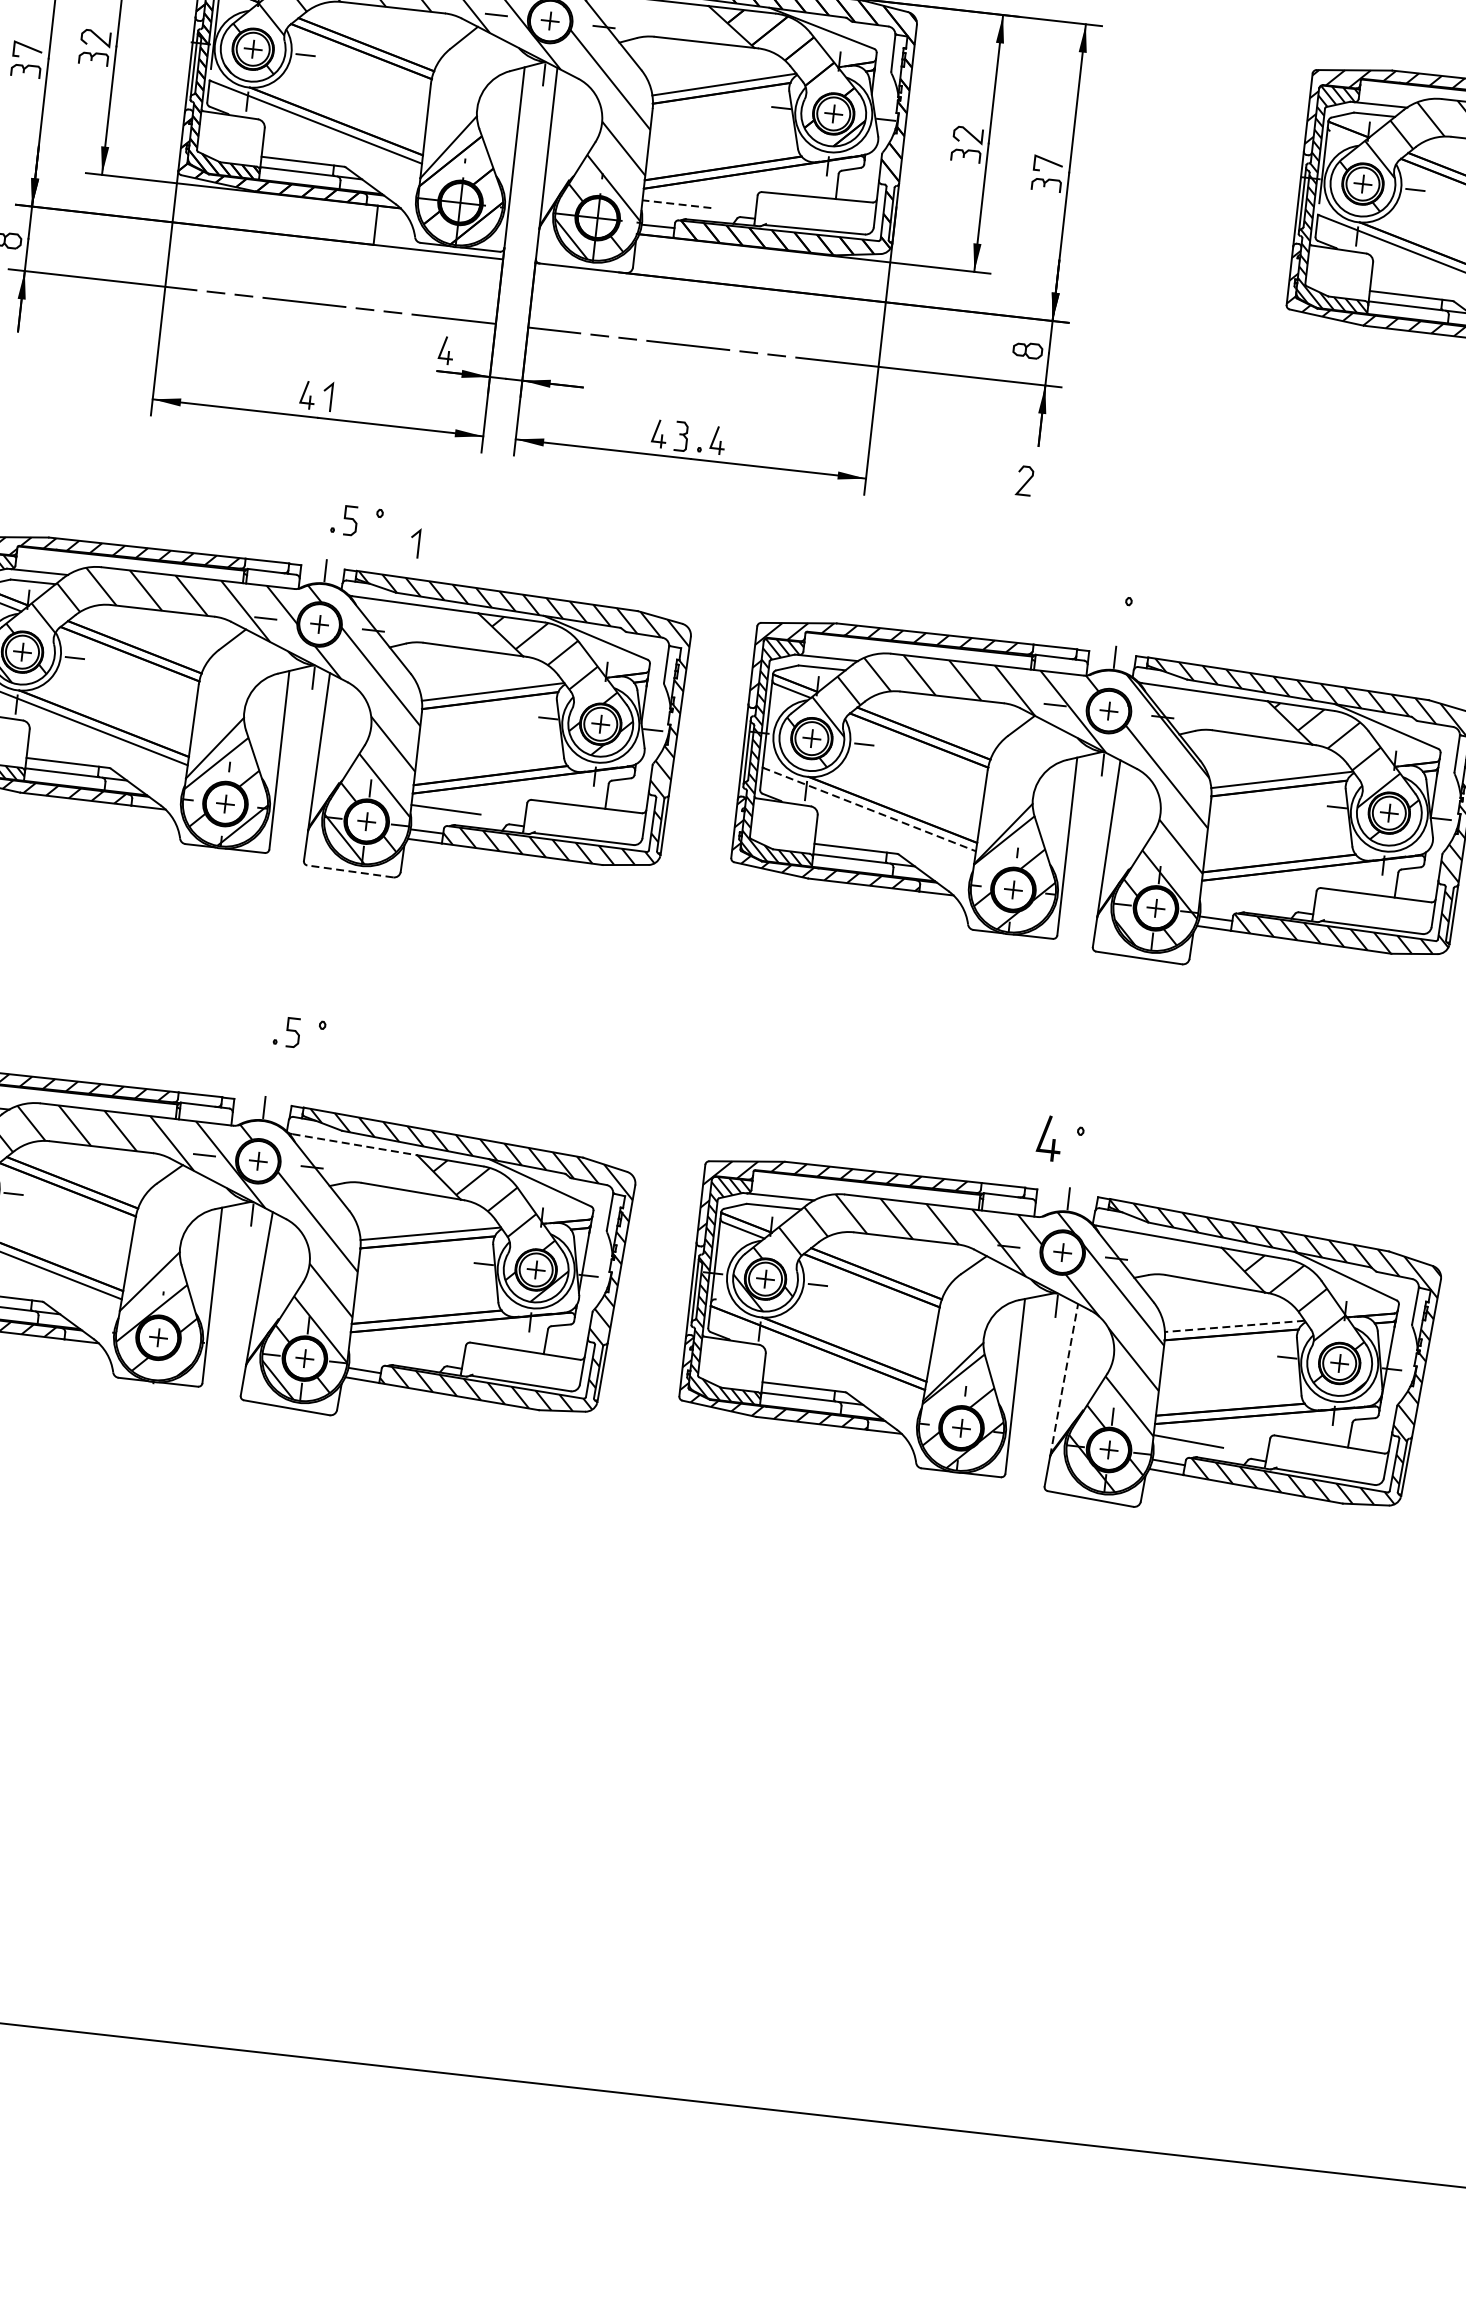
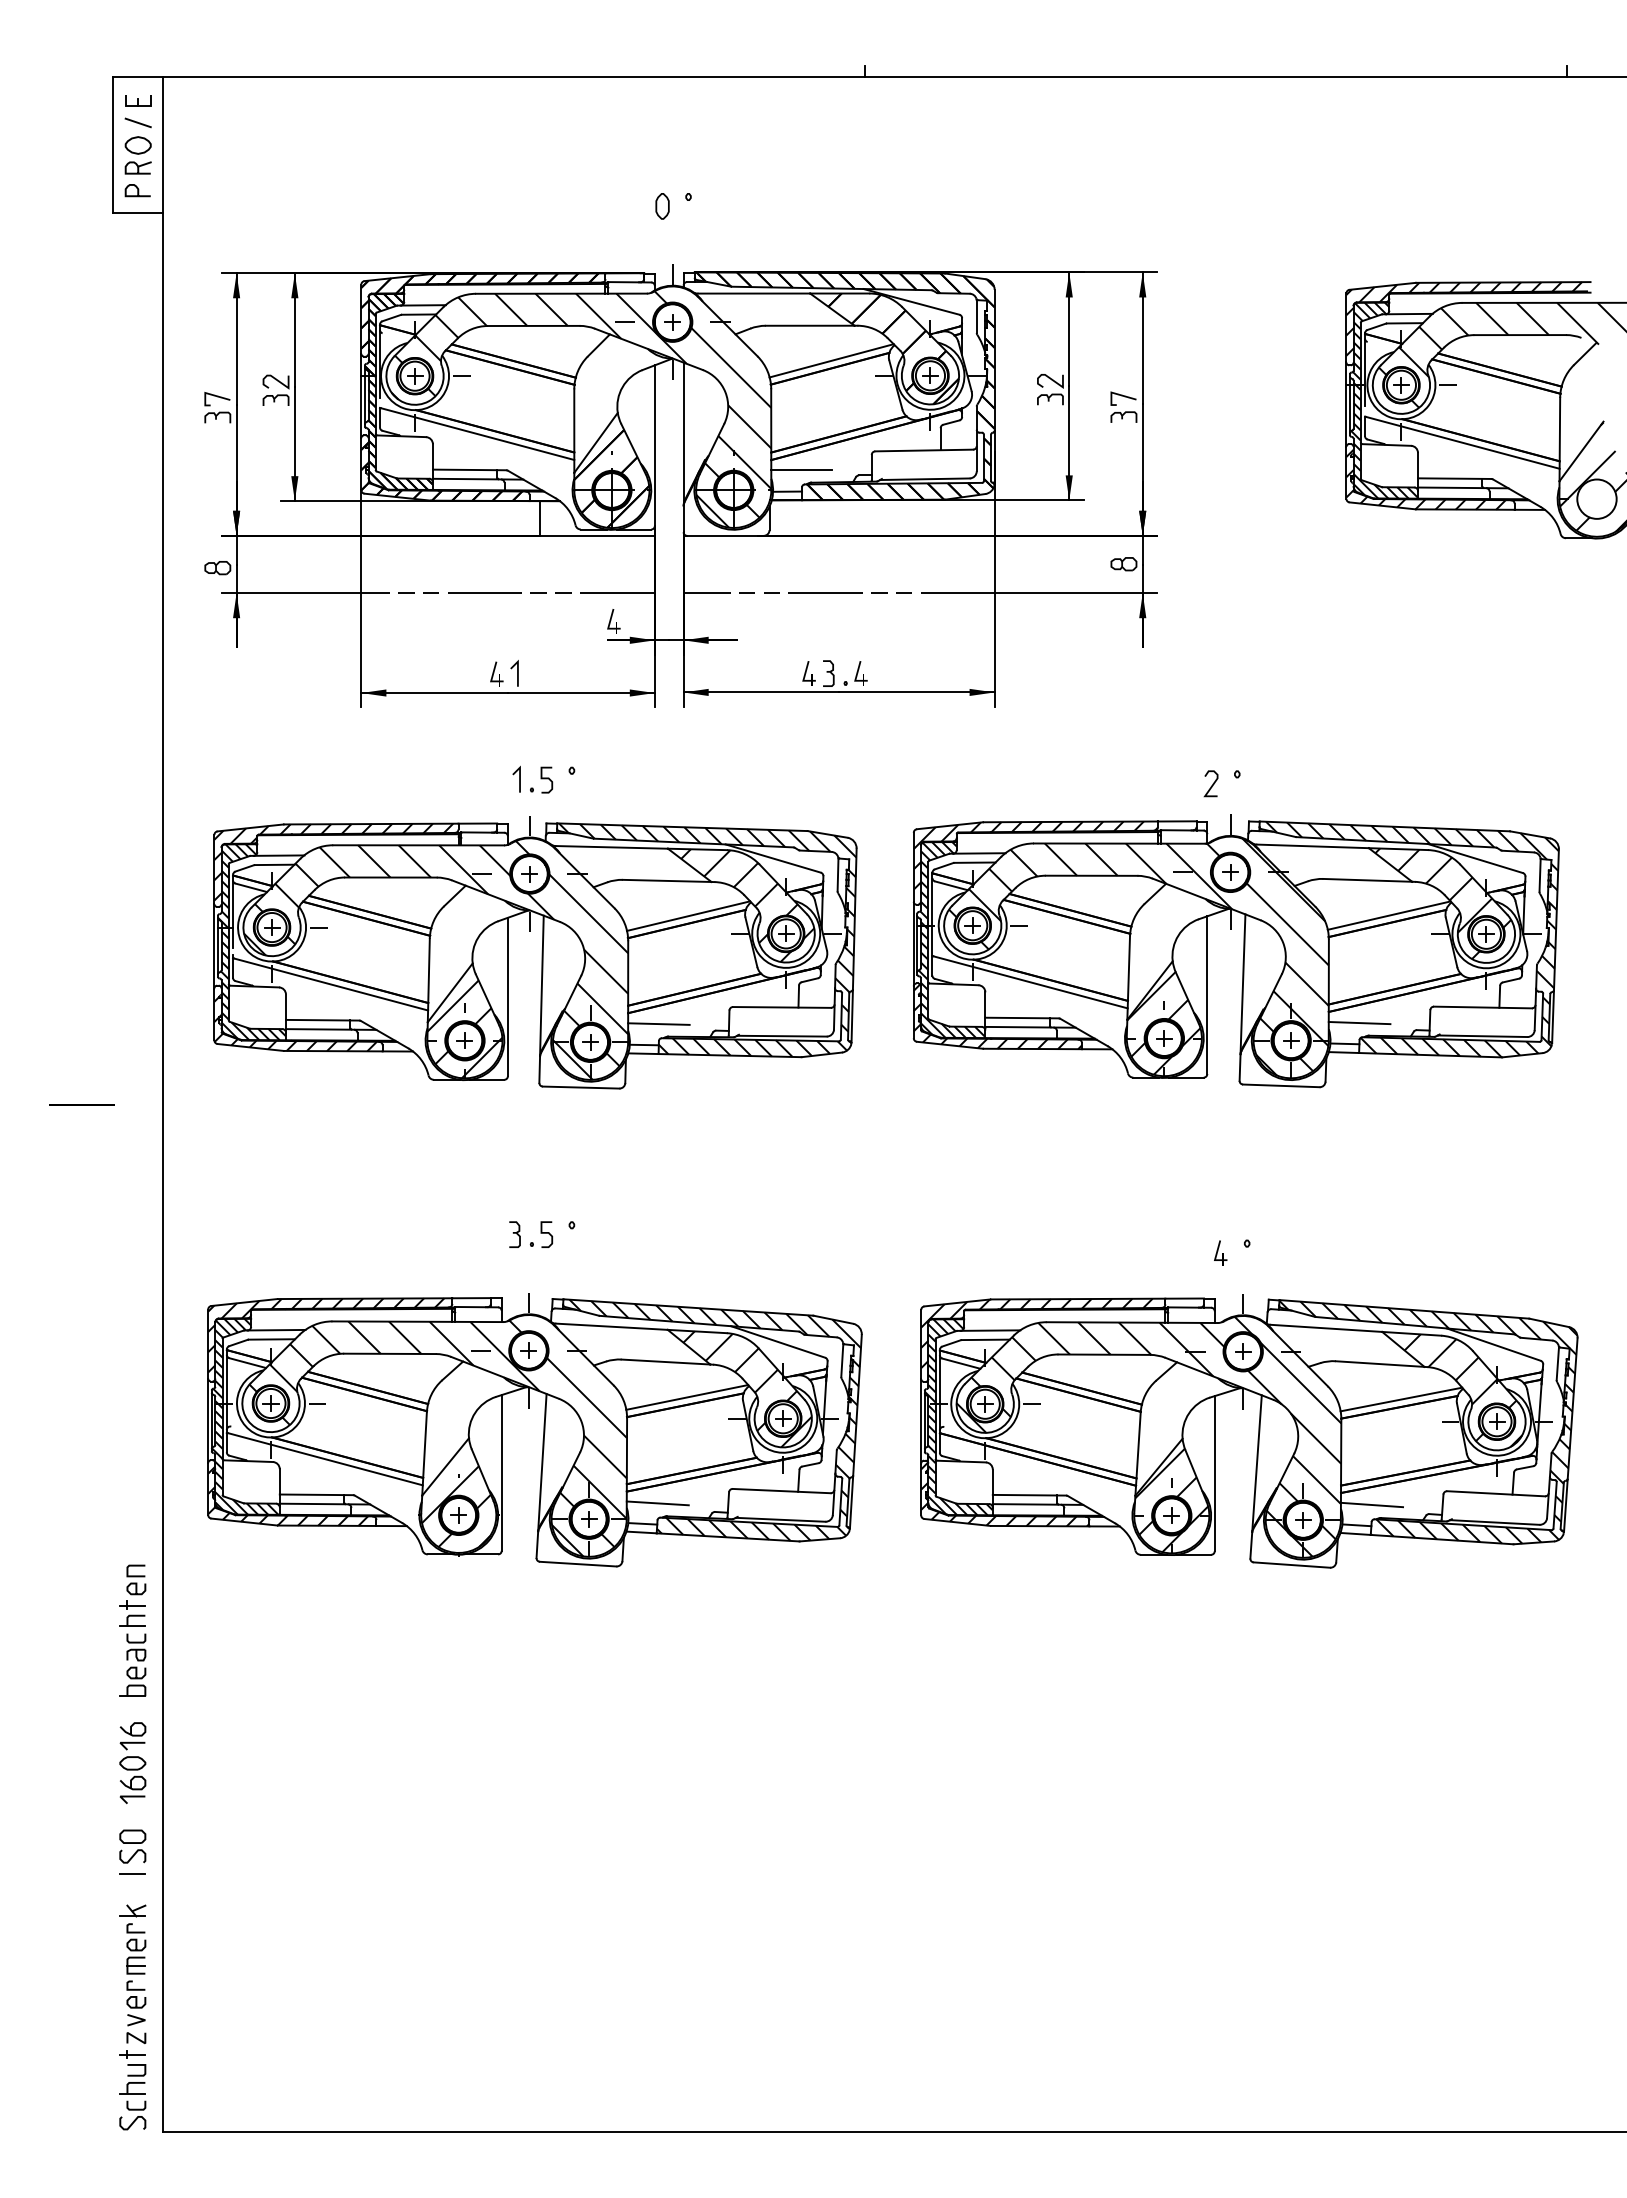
line: (676, 204) -> (801, 470), dashed -> solid
curve: (1026, 480) -> (1212, 783), moved
line: (418, 542) -> (519, 778), moved
line: (869, 809) -> (1030, 982), dashed -> solid
line: (349, 871) -> (580, 1087), dashed -> solid
line: (1235, 896) -> (1359, 1022), added
part: (256, 1028) -> (514, 1234), added
part: (1049, 1137) -> (1220, 1252), size x0.62
line: (355, 1144) -> (612, 1326), dashed -> solid
line: (1234, 1326) -> (1401, 1399), dashed -> solid
line: (383, 1349) -> (657, 1503), added
line: (1064, 1379) -> (1257, 1462), dashed -> solid

